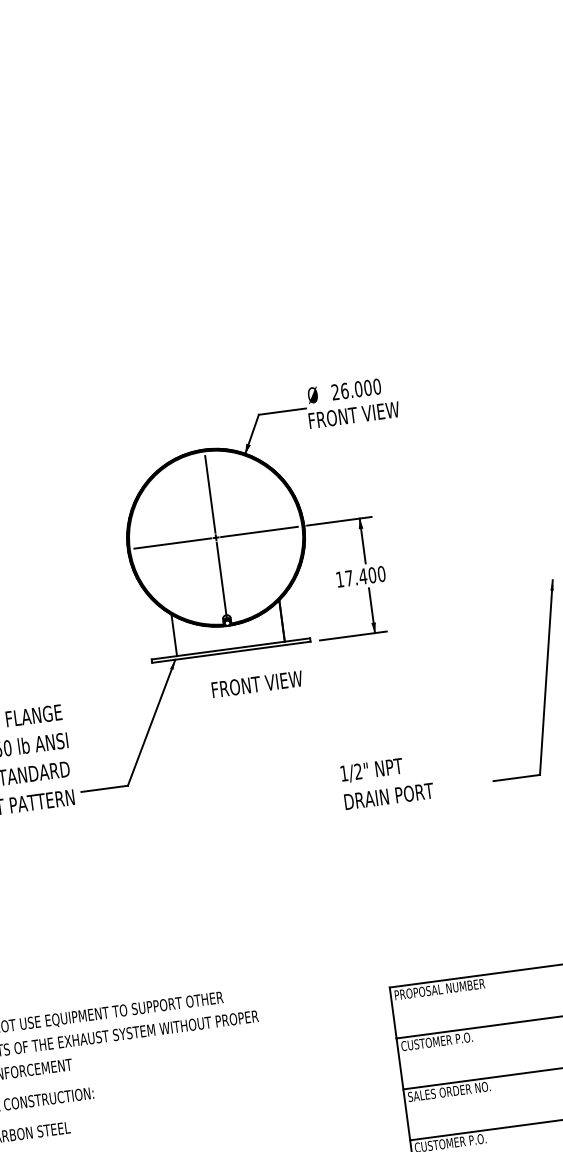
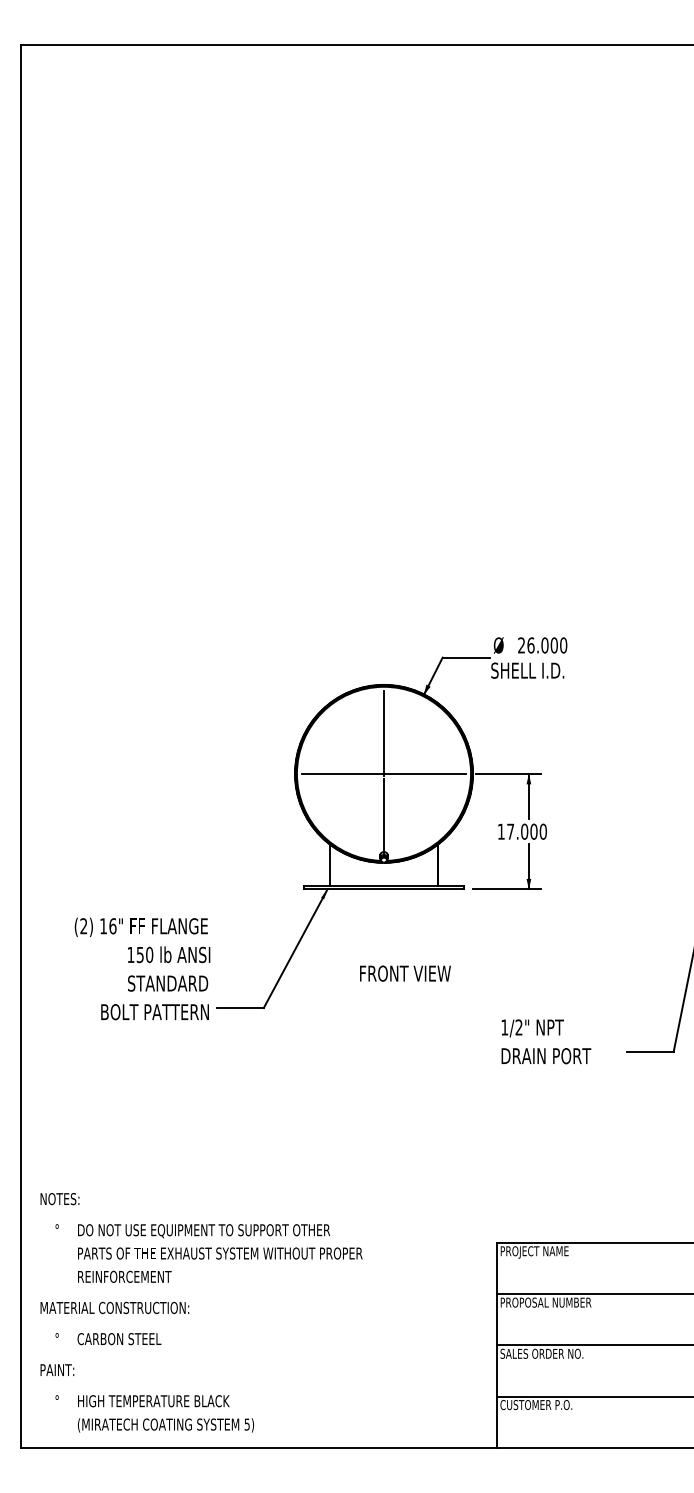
text: (353, 415) -> (536, 670), FRONT VIEW -> SHELL I.D.
text: (362, 576) -> (524, 831), 17.400 -> 17.000
text: (257, 684) -> (405, 973), moved
text: (387, 781) -> (546, 1041), moved
text: (448, 989) -> (554, 1252), PROPOSAL NUMBER -> PROJECT NAME
text: (446, 1040) -> (545, 1302), CUSTOMER P.O. -> PROPOSAL NUMBER

